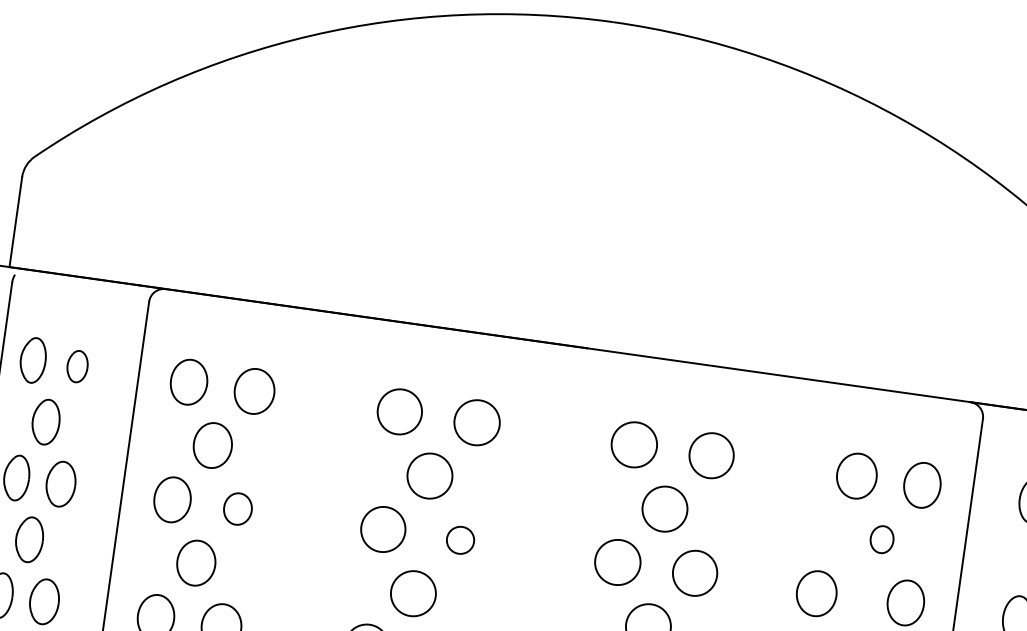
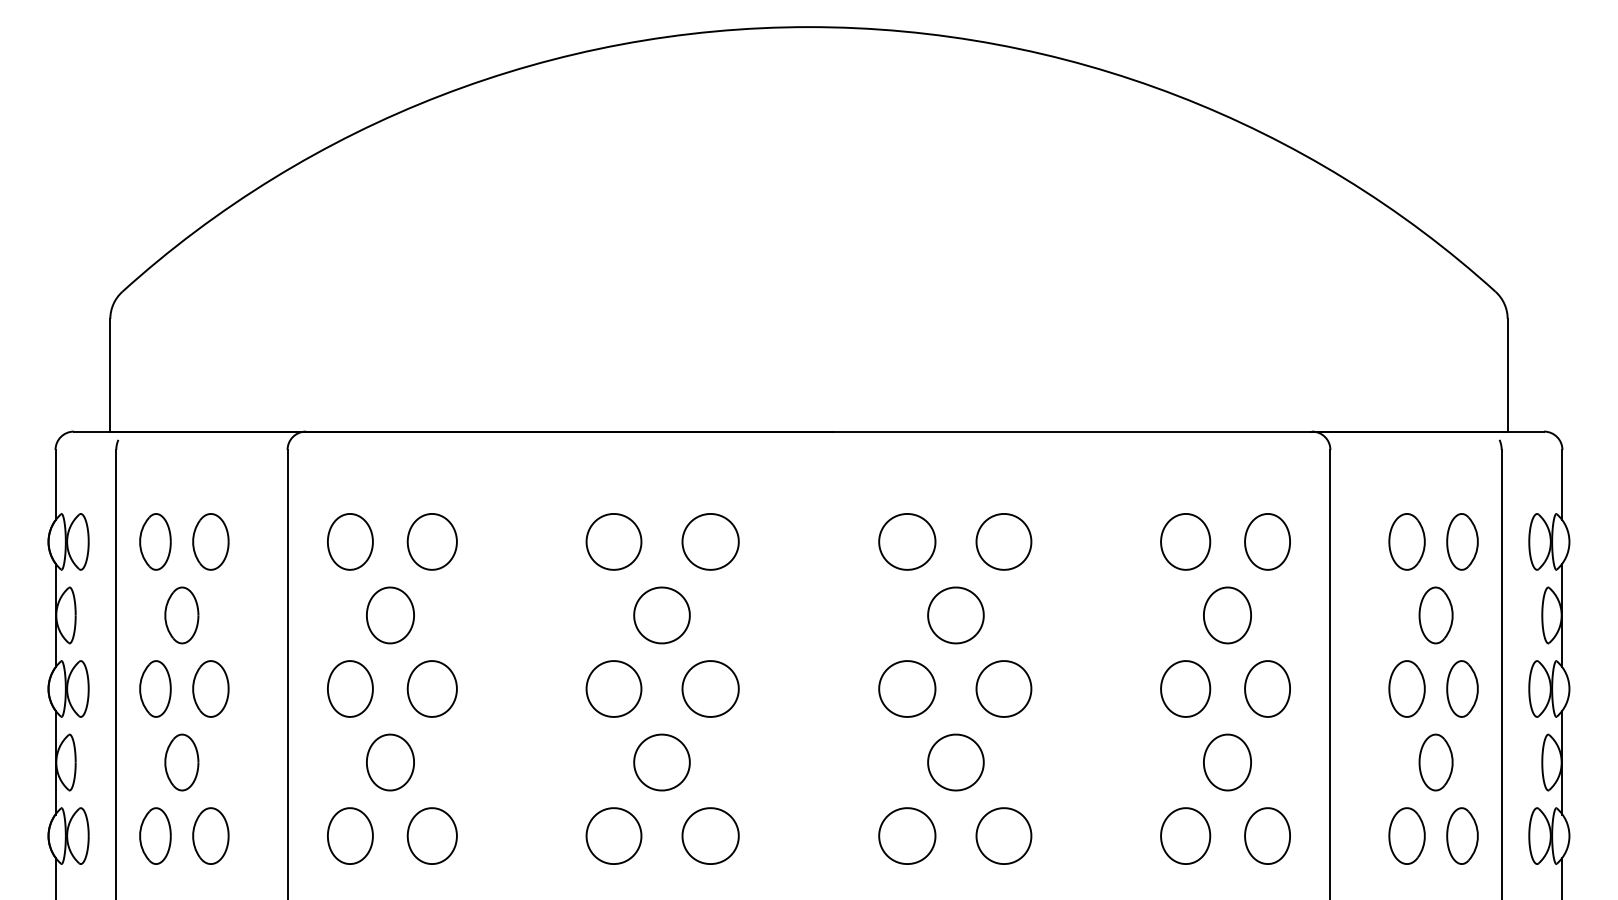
part: (77, 366) -> (210, 541), size x1.43
part: (237, 508) -> (431, 688), size x1.43
part: (460, 539) -> (710, 688), size x1.67
part: (882, 539) -> (1227, 615), size x1.67
part: (816, 593) -> (1185, 688), moved

